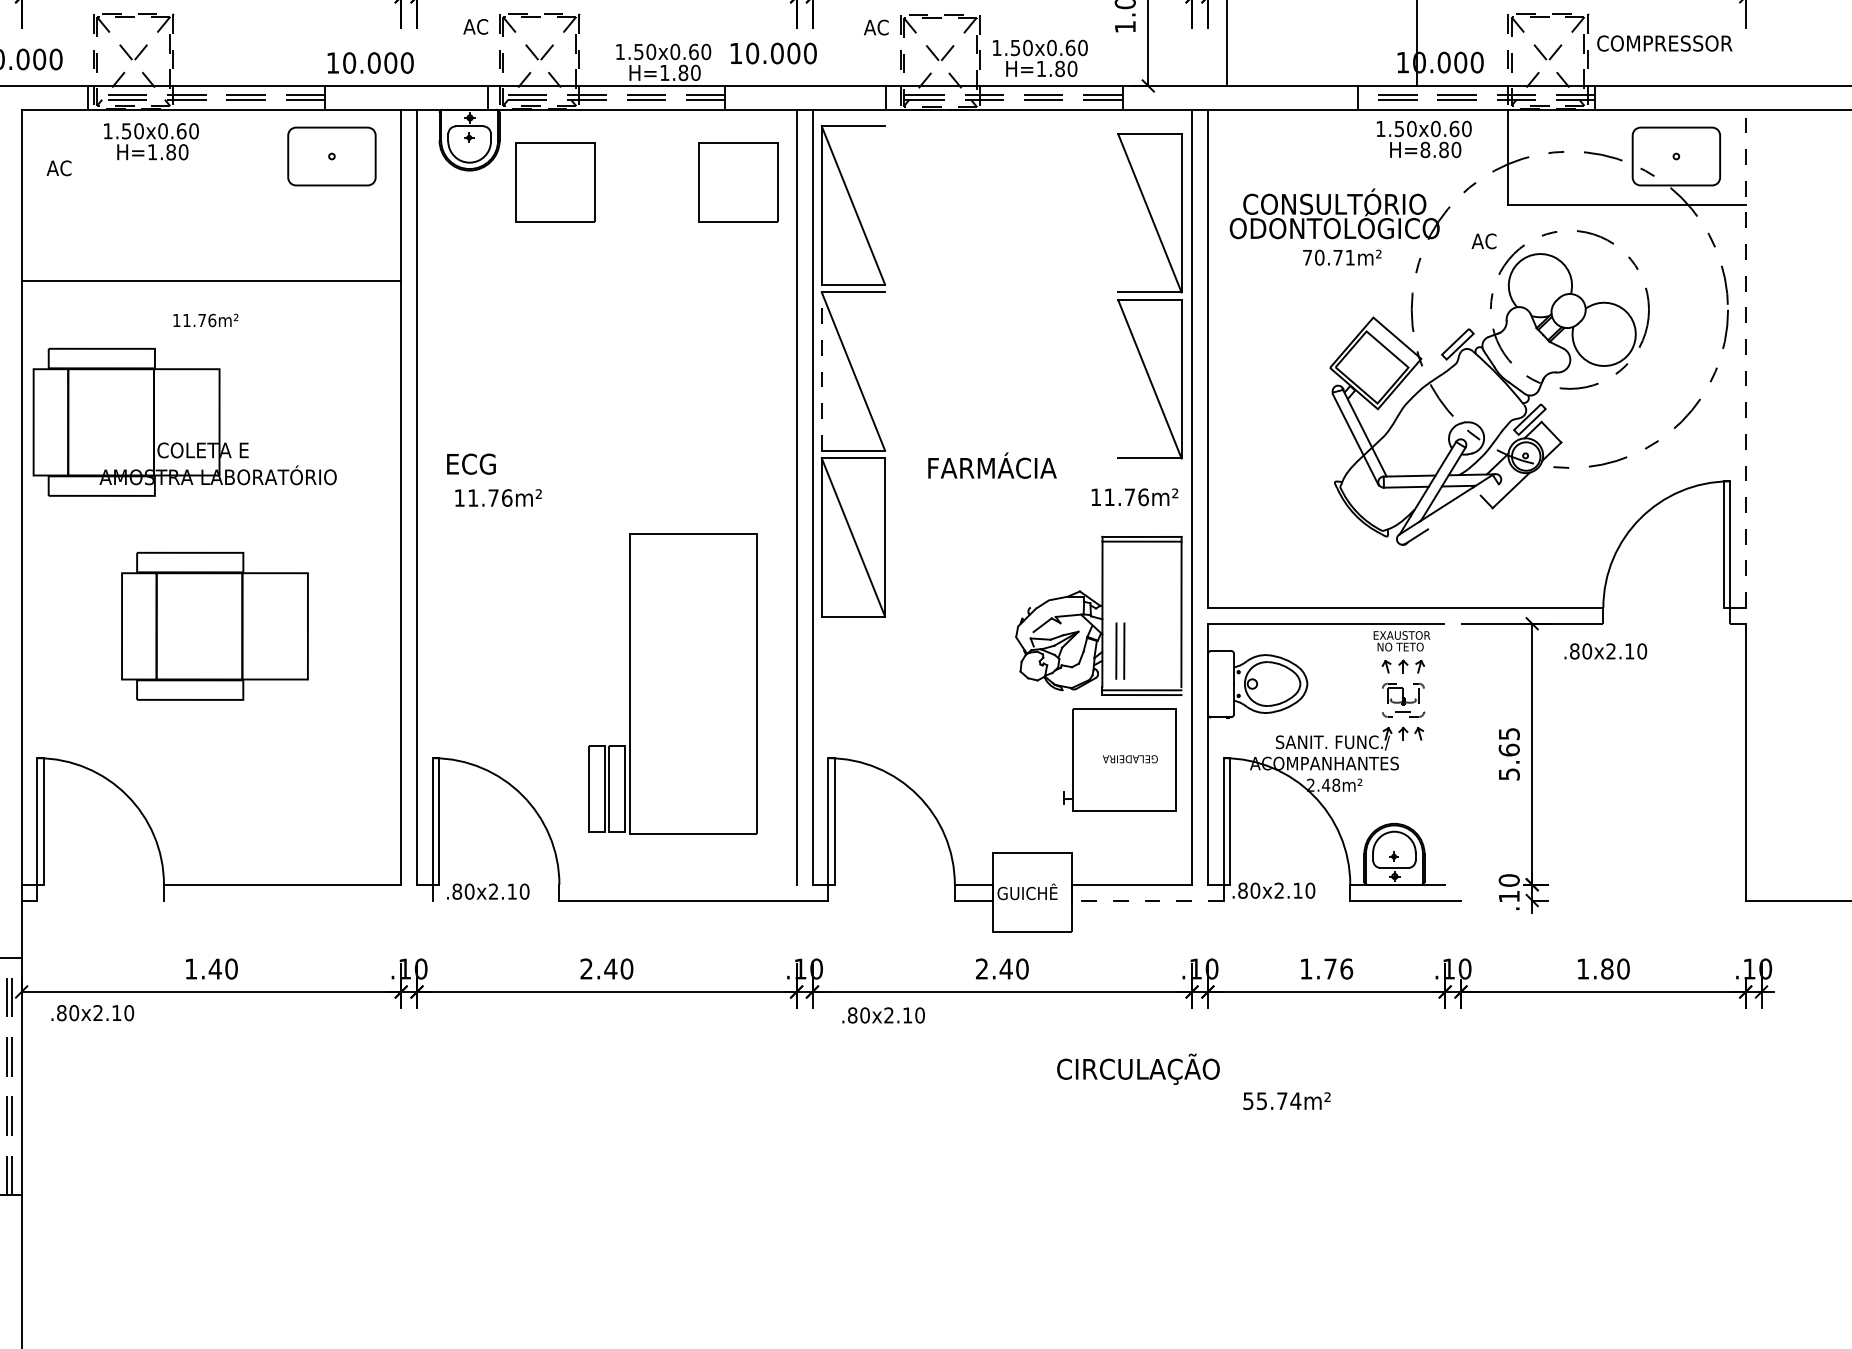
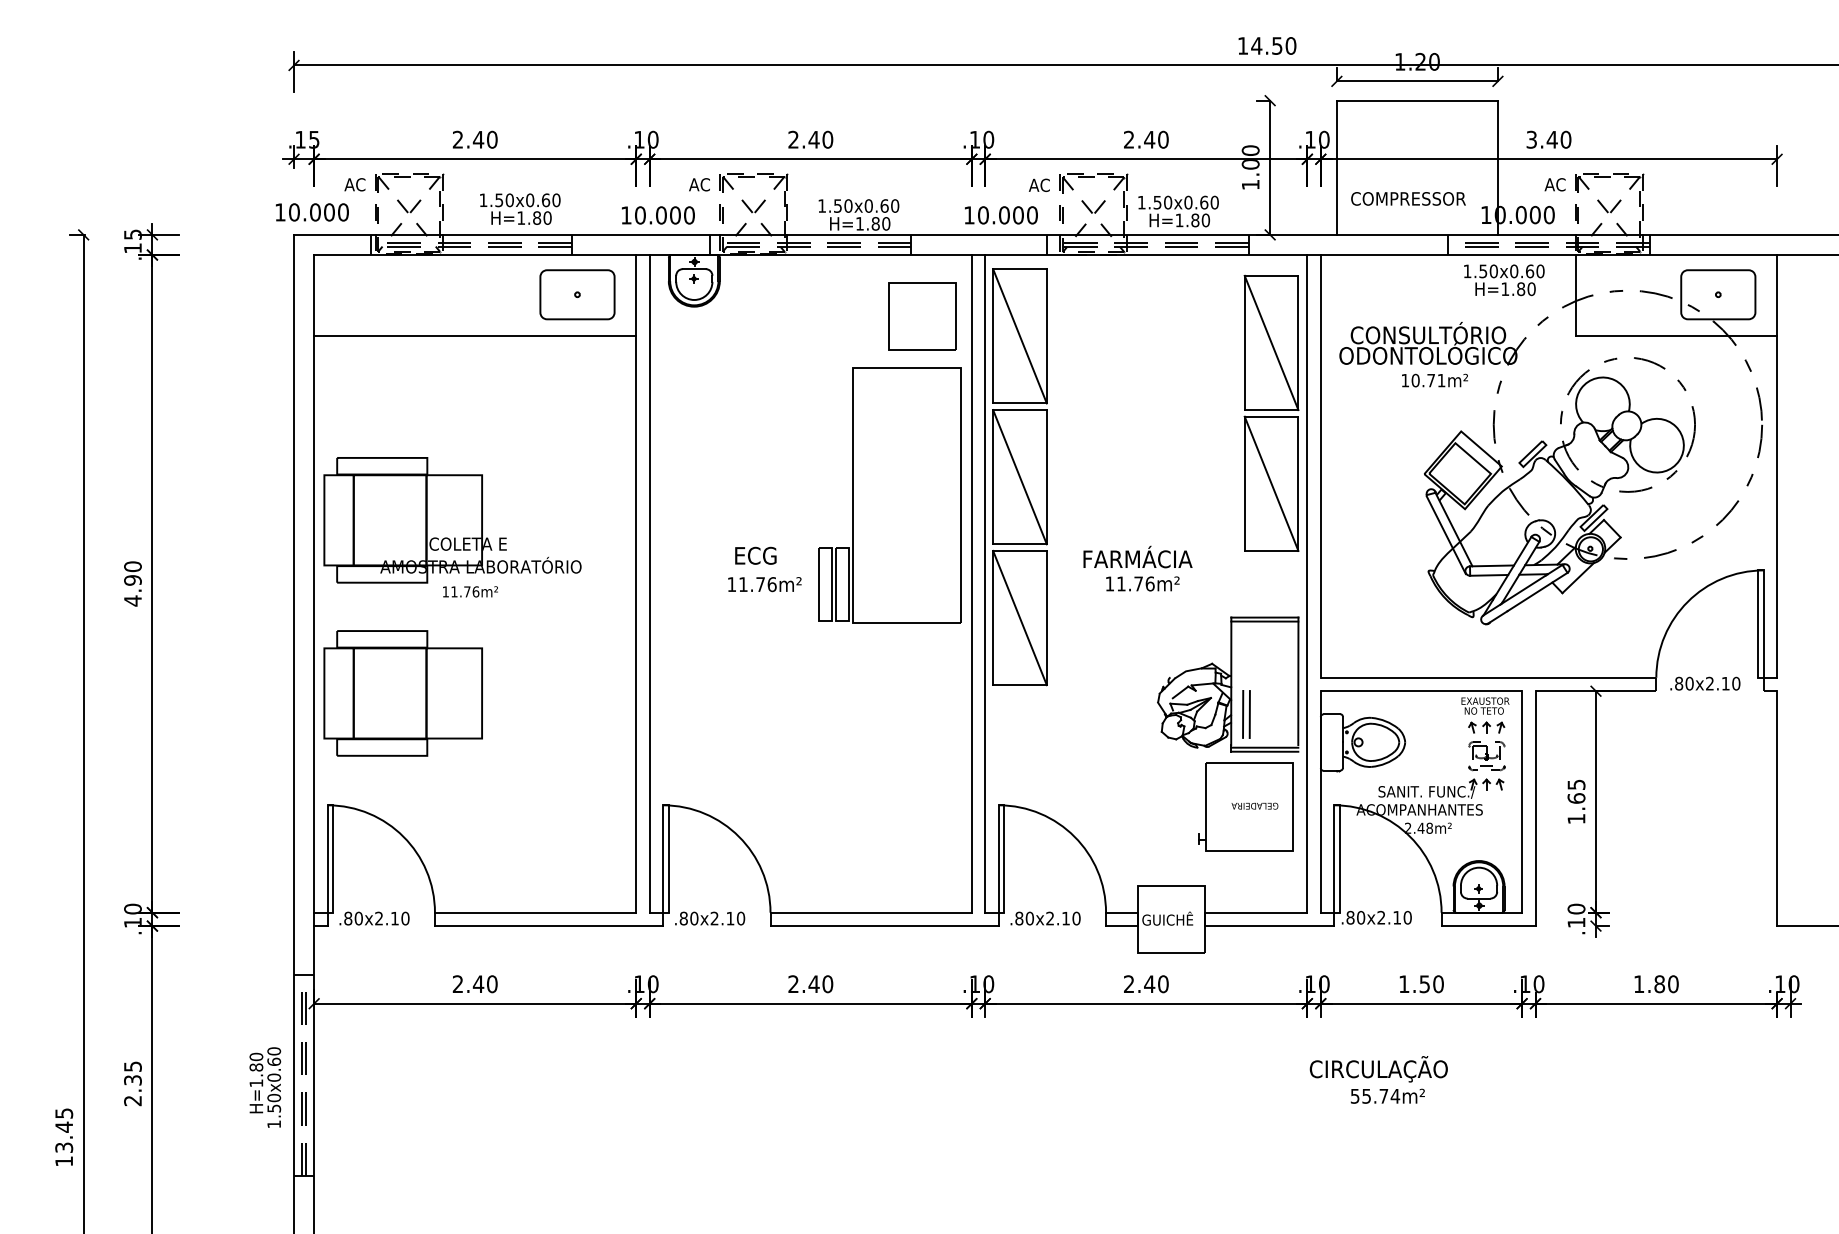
text: (1664, 43) -> (1408, 198), moved
text: (773, 53) -> (1001, 215), moved
text: (369, 63) -> (657, 215), moved
text: (151, 140) -> (520, 208), moved
text: (1425, 150) -> (1505, 289), H=8.80 -> H=1.80
text: (58, 167) -> (354, 184), moved
part: (555, 182) -> (767, 316), removed
line: (884, 205) -> (1046, 336), added
line: (1118, 212) -> (1244, 342), added
text: (1483, 241) -> (1554, 184), moved
text: (1307, 257) -> (1405, 380), 70.71m² -> 10.71m²
line: (211, 281) -> (475, 335), moved
text: (205, 320) -> (470, 591), moved
line: (1746, 357) -> (1777, 465), dashed -> solid
line: (822, 370) -> (993, 476), dashed -> solid
line: (884, 371) -> (1046, 477), added
line: (1118, 378) -> (1244, 483), added
text: (471, 463) -> (755, 555), moved
text: (1134, 496) -> (1142, 583), moved
text: (498, 497) -> (764, 584), moved
line: (1463, 506) -> (1537, 591), added
part: (214, 626) -> (402, 693), moved
text: (1605, 651) -> (1705, 683), moved
part: (672, 684) -> (889, 495), moved
line: (1445, 753) -> (1522, 801), added
line: (1460, 761) -> (1535, 808), added
text: (1509, 774) -> (1576, 819), 5.65 -> 1.65
line: (677, 884) -> (870, 912), added
line: (297, 901) -> (548, 926), added
line: (1147, 901) -> (1269, 926), dashed -> solid
text: (190, 968) -> (457, 983), 1.40 -> 2.40
text: (1338, 969) -> (1431, 984), 1.76 -> 1.50
text: (92, 1012) -> (374, 918), moved
text: (883, 1015) -> (1045, 918), moved
text: (1138, 1069) -> (1378, 1069), moved

